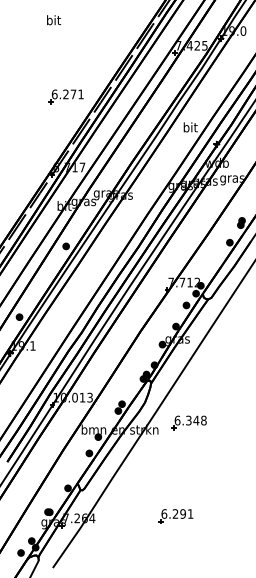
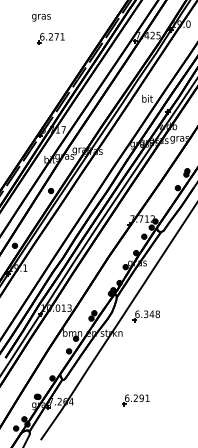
text: (53, 21) -> (41, 16), bit -> gras
part: (65, 96) -> (50, 38), moved
part: (188, 422) -> (145, 315), moved

